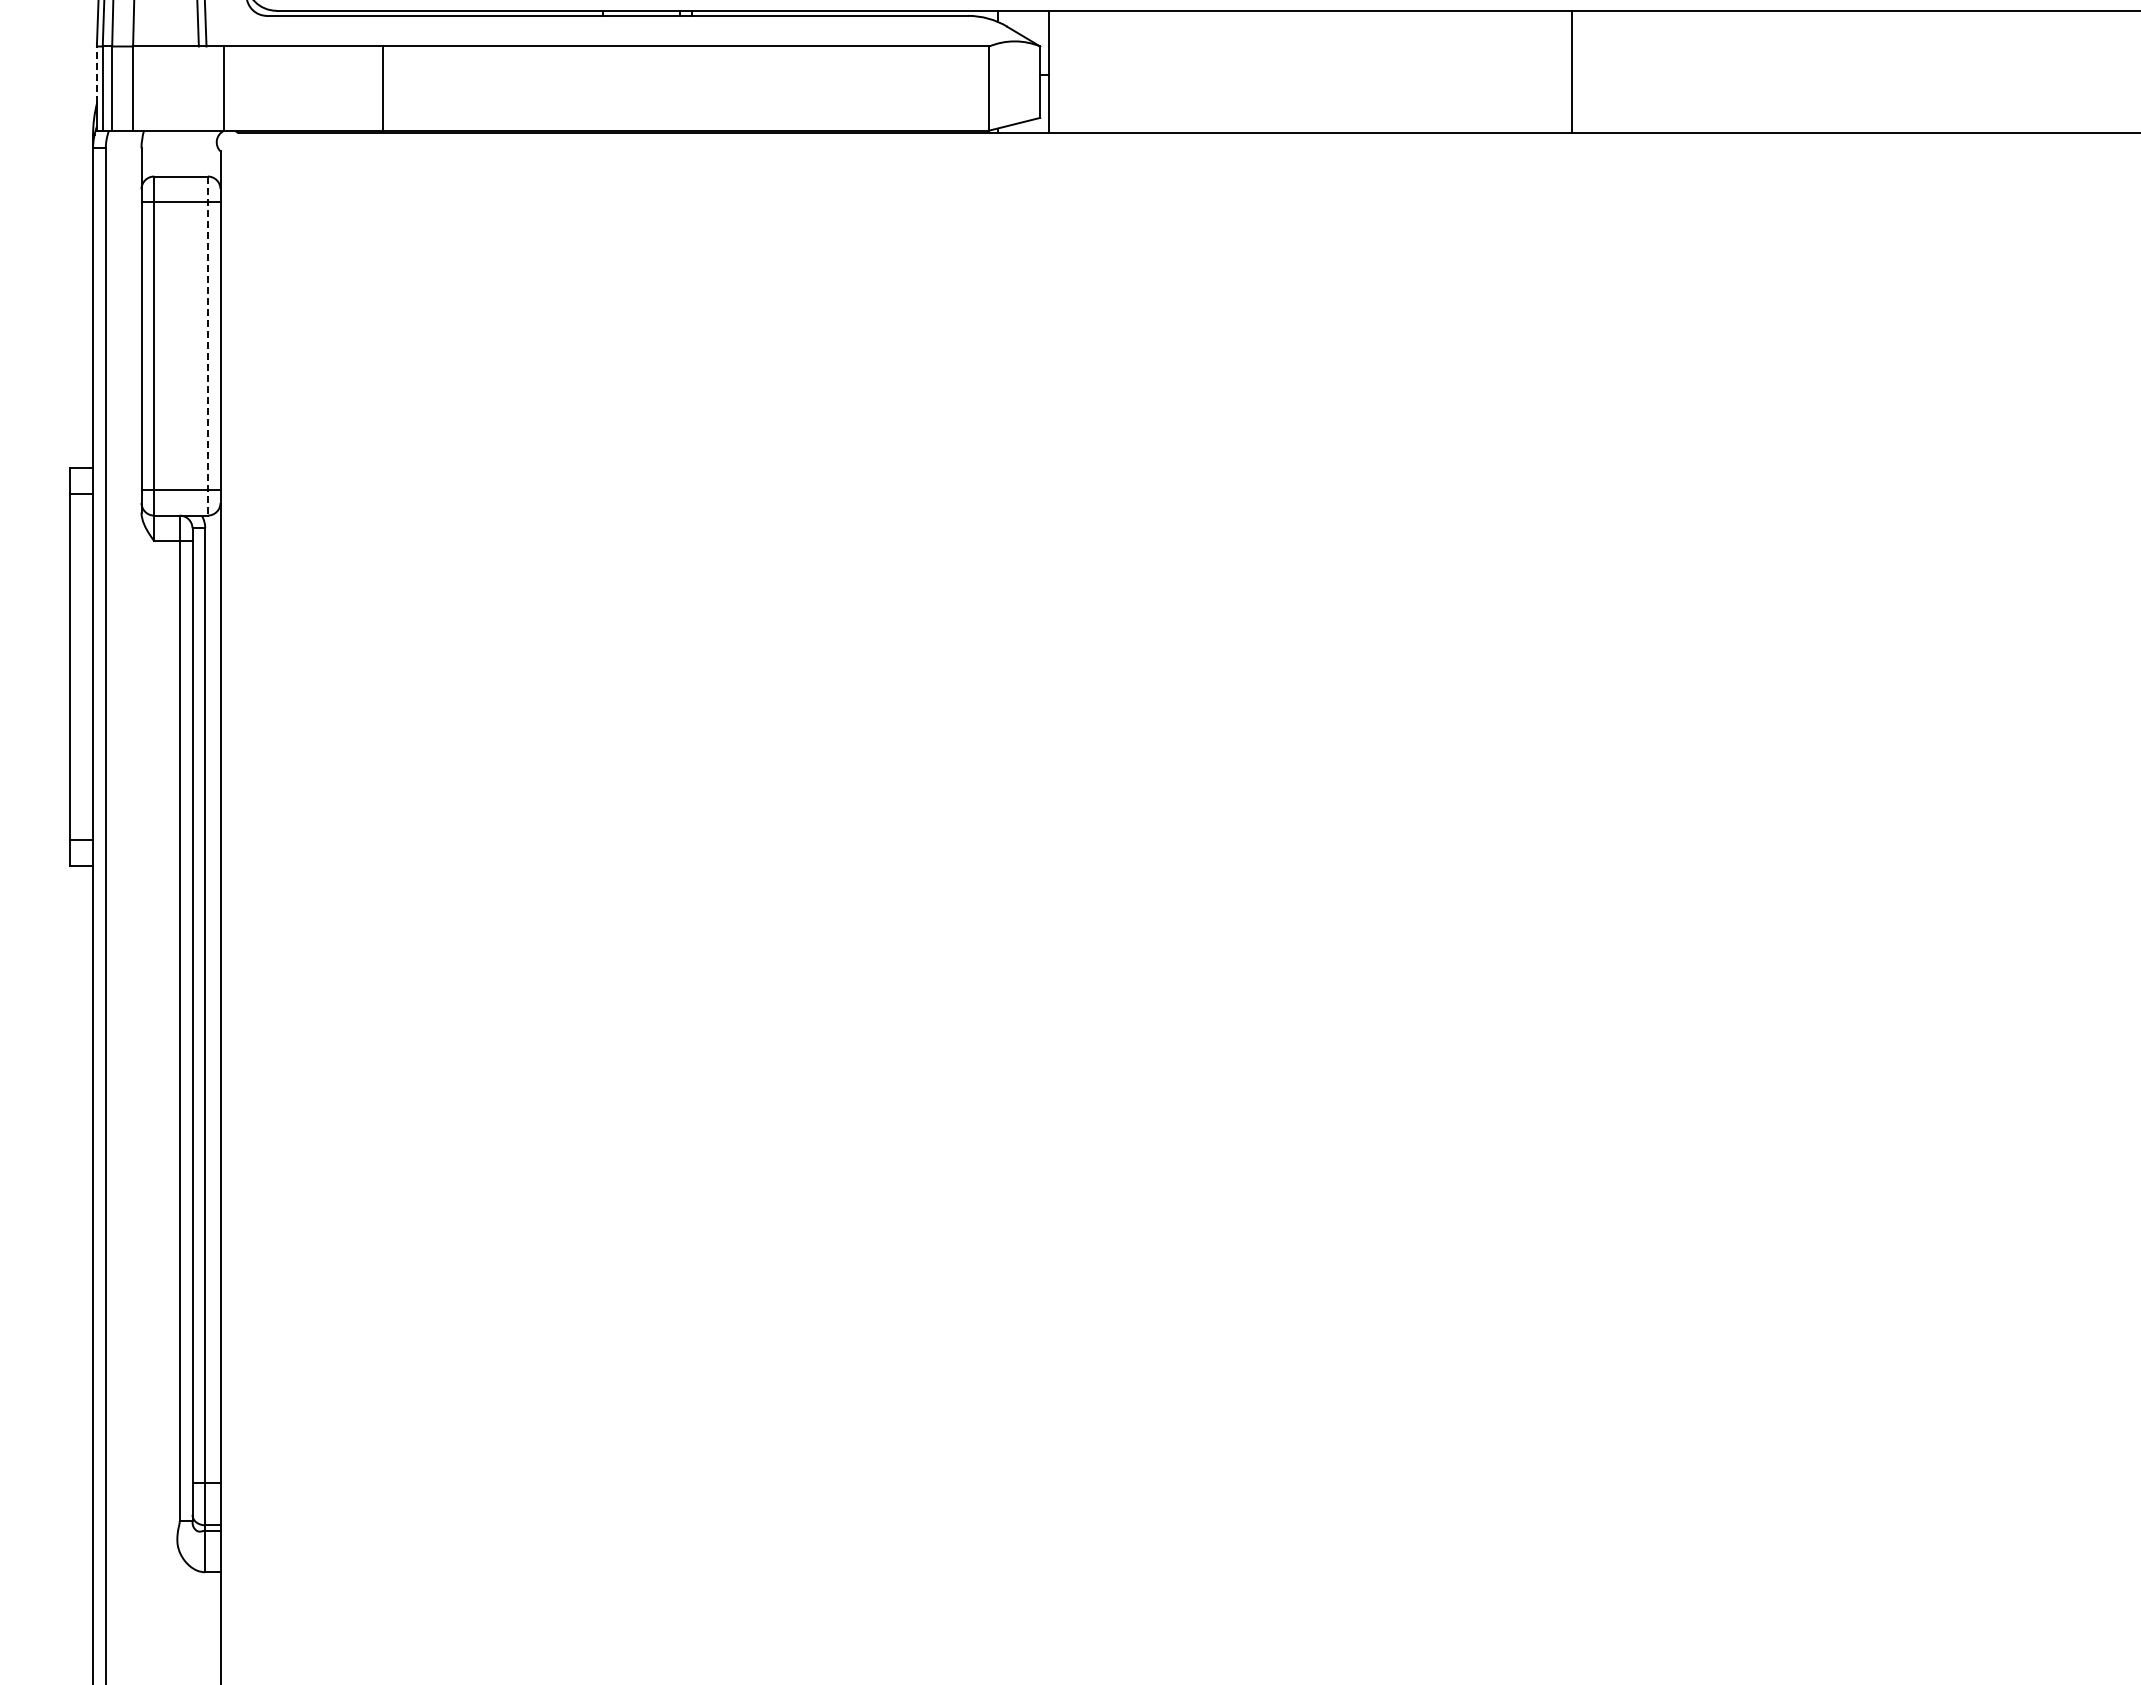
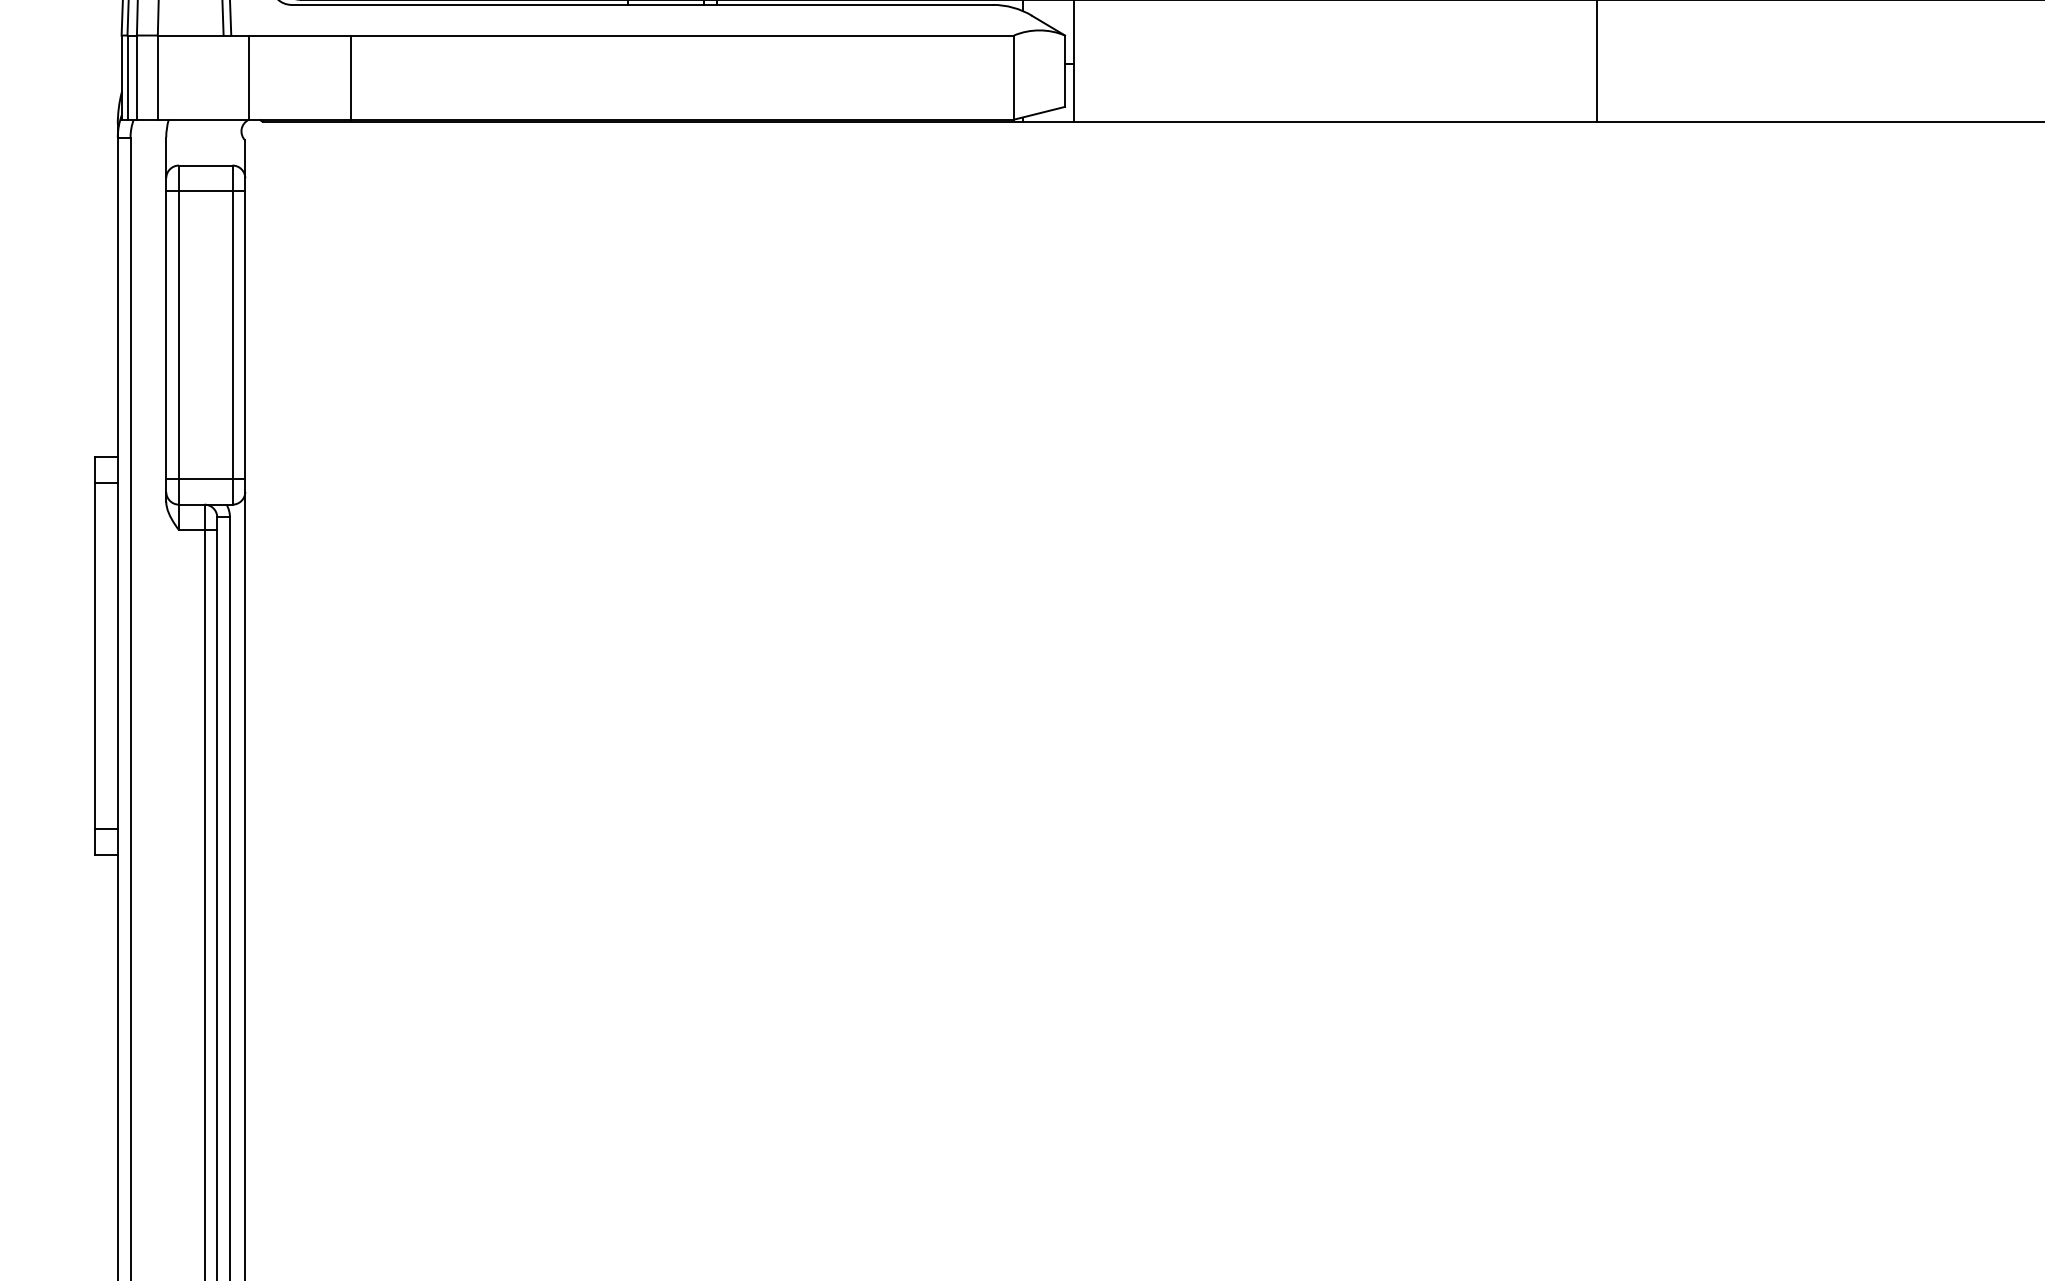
line: (96, 74) -> (121, 63), dashed -> solid
line: (383, 88) -> (351, 77), moved
line: (207, 346) -> (232, 335), dashed -> solid

